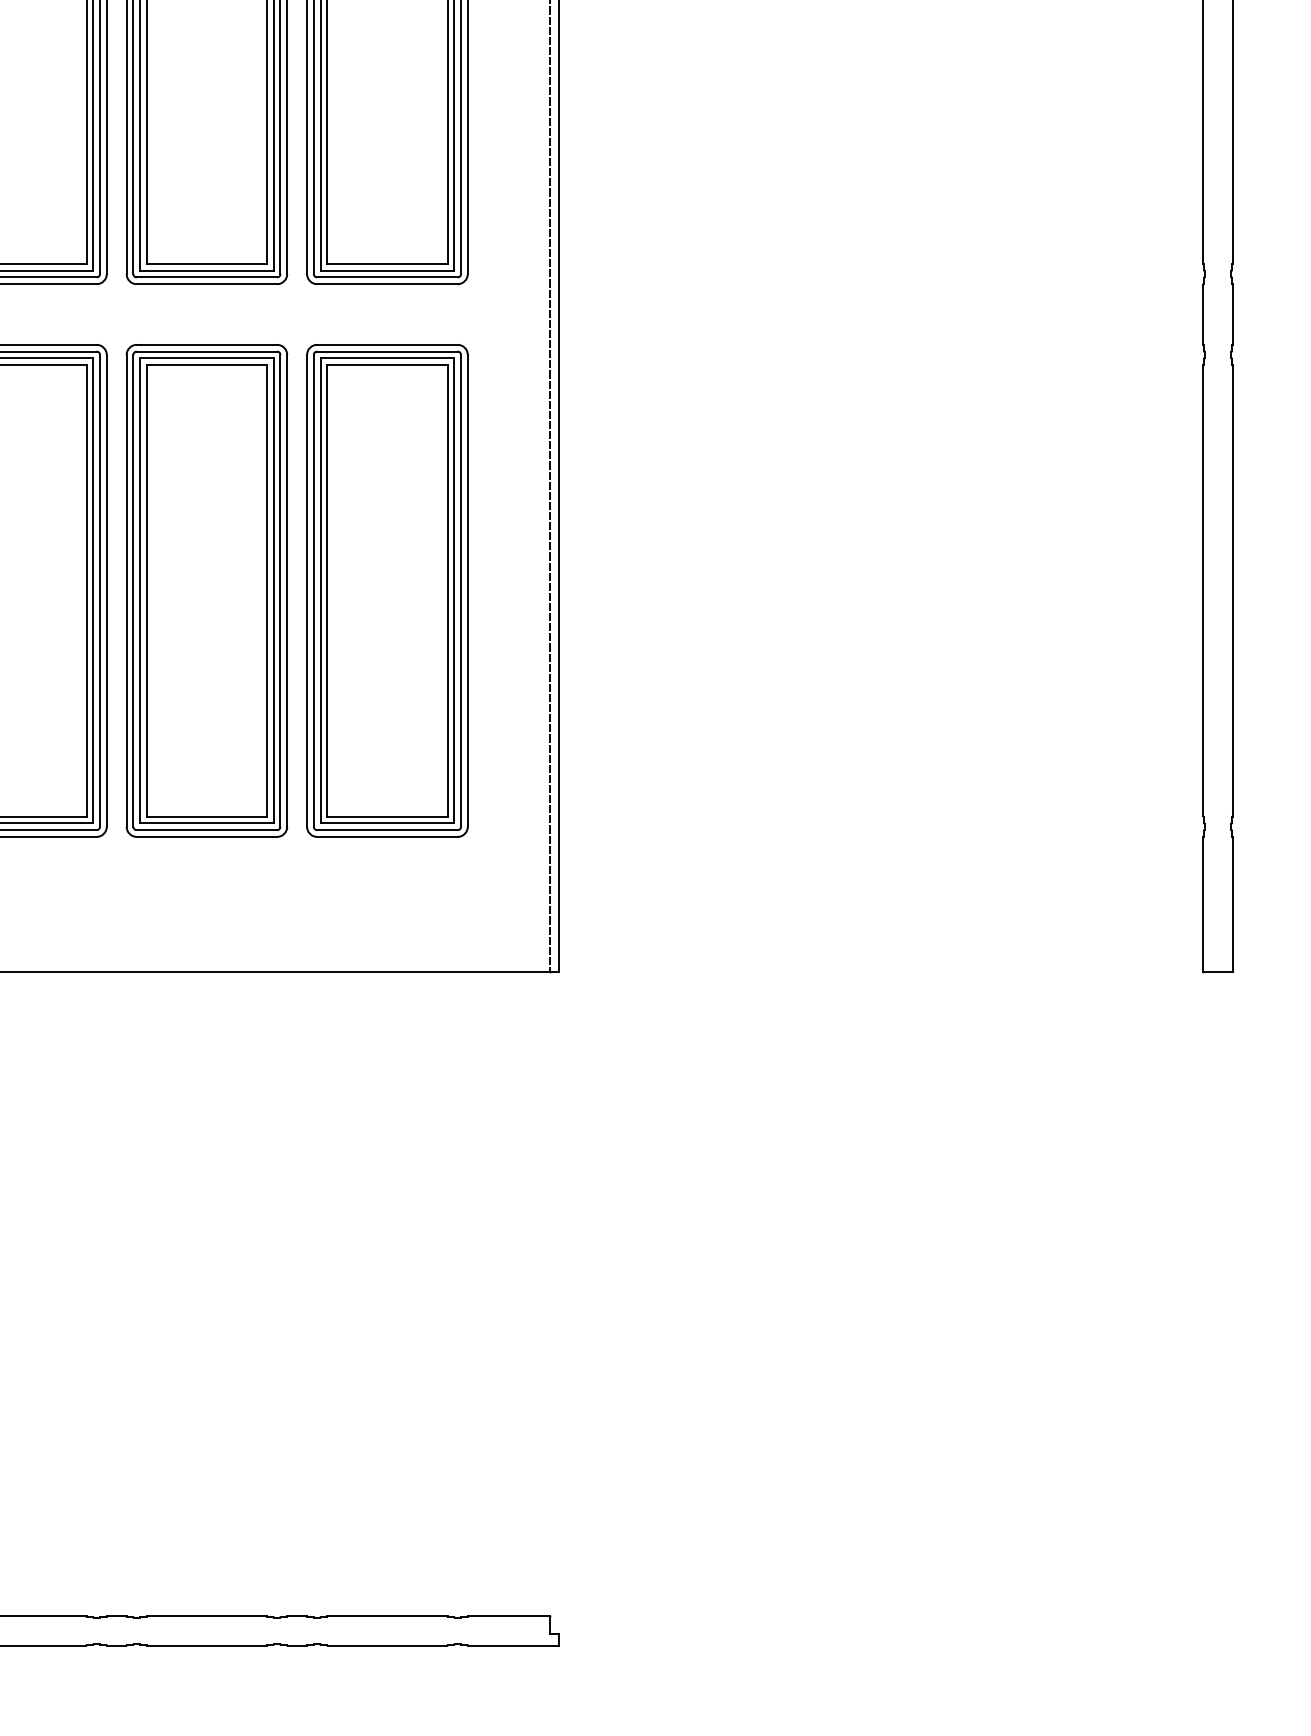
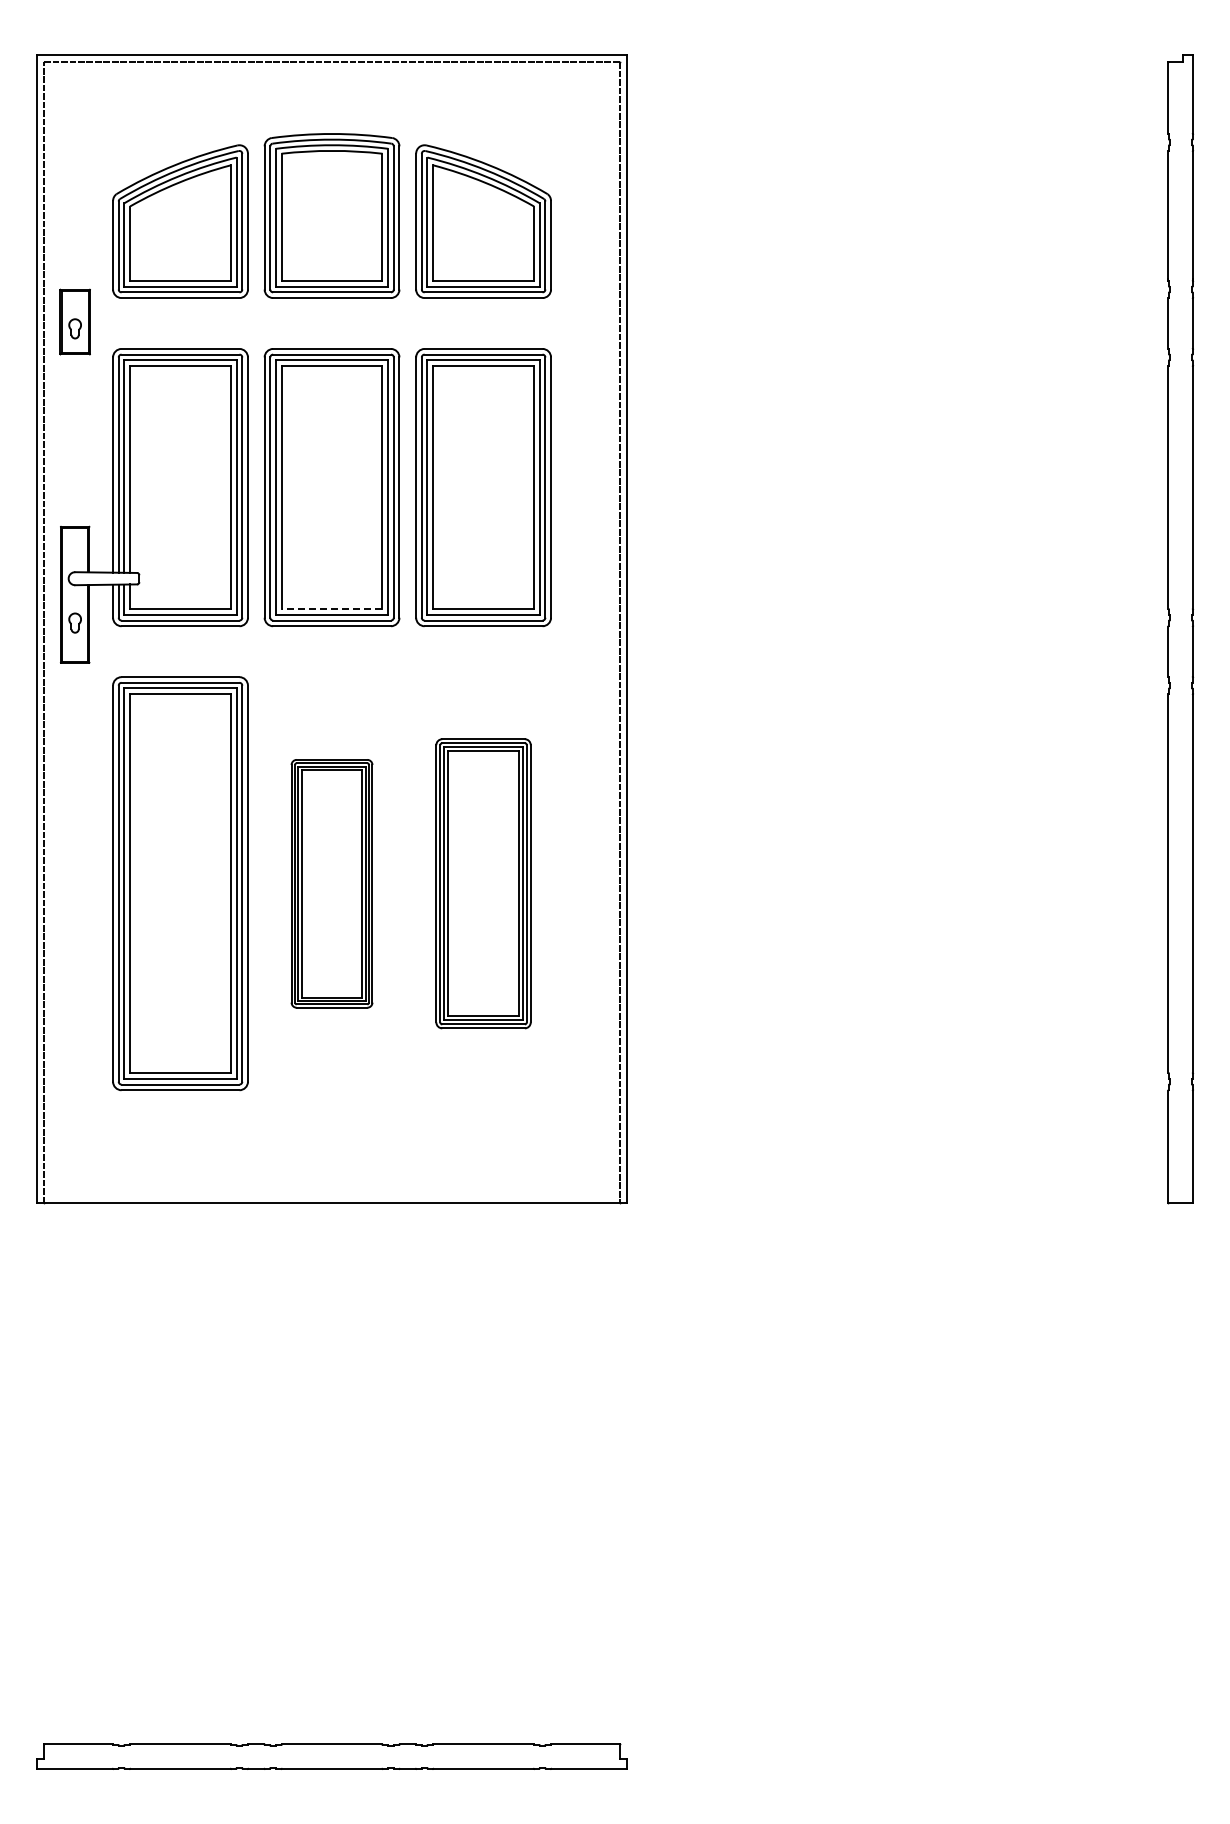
line: (206, 264) -> (331, 609), solid -> dashed
part: (206, 590) -> (331, 883), size x0.6
part: (387, 590) -> (483, 883), size x0.7

